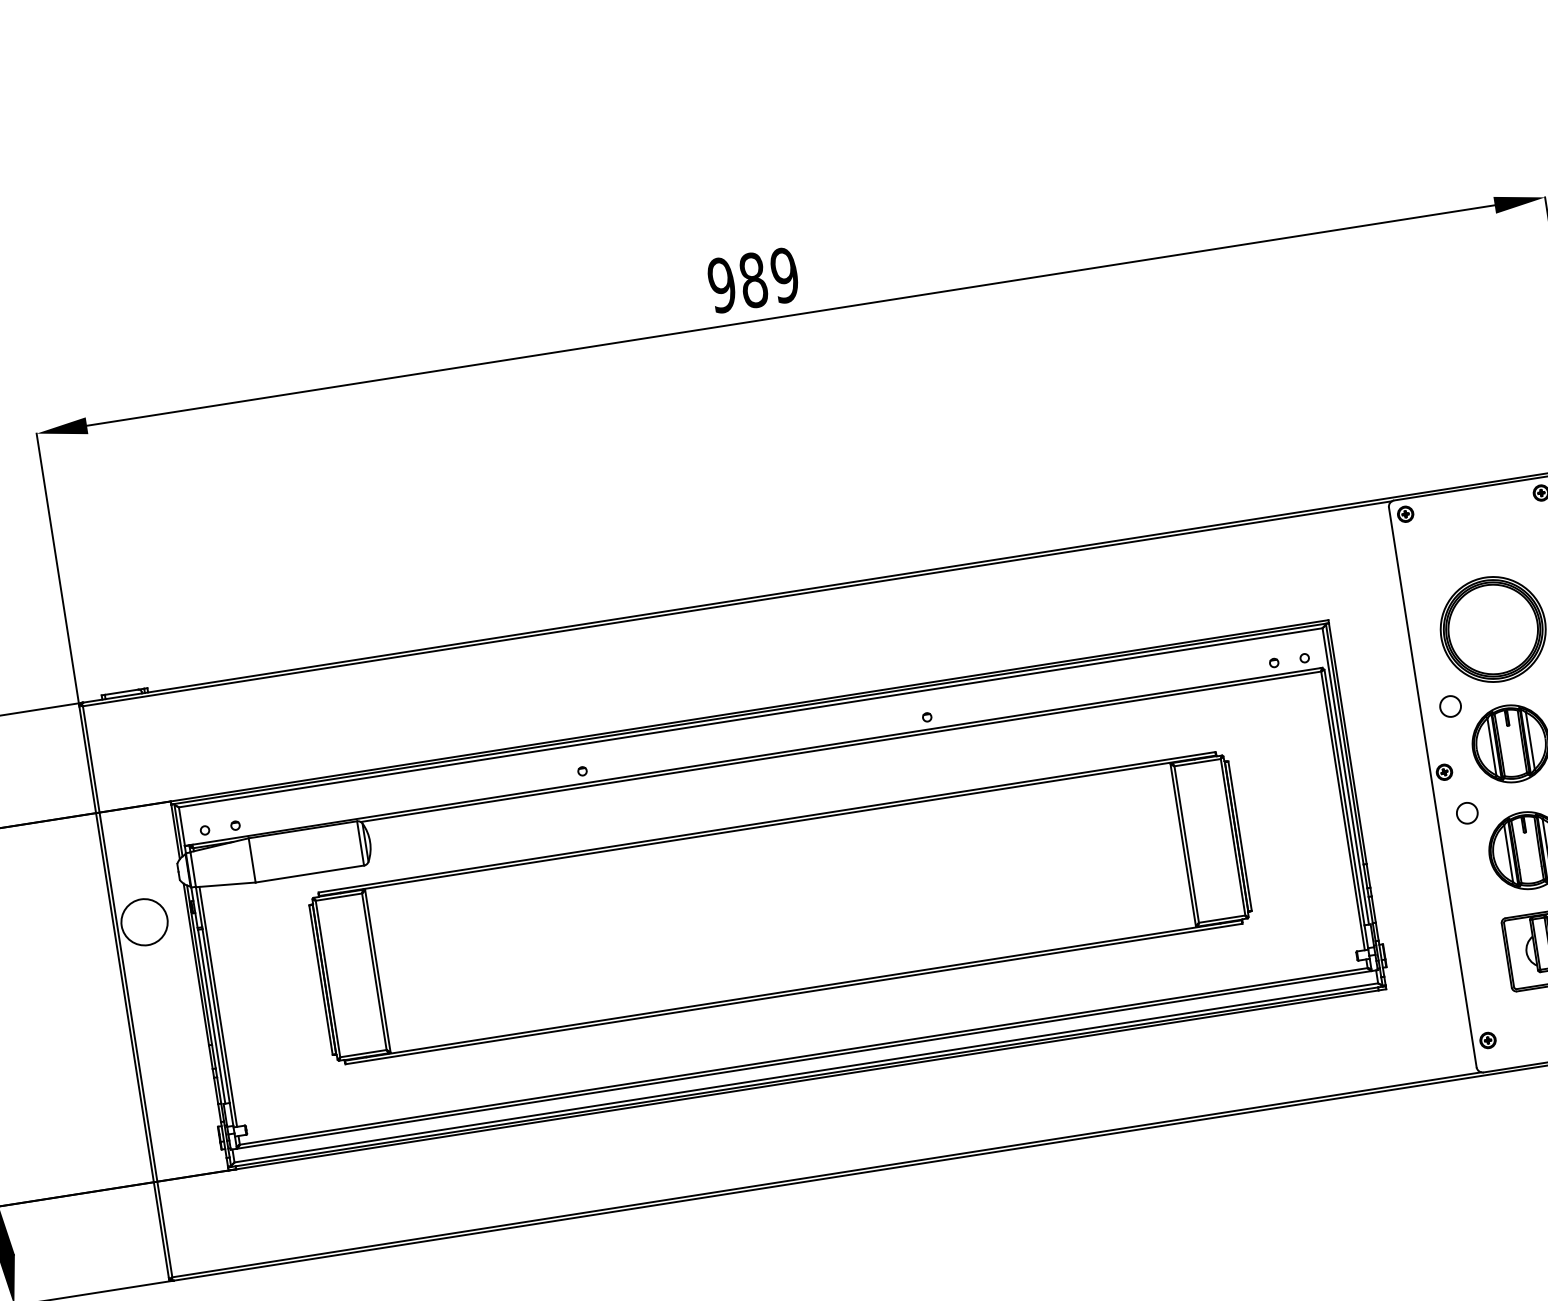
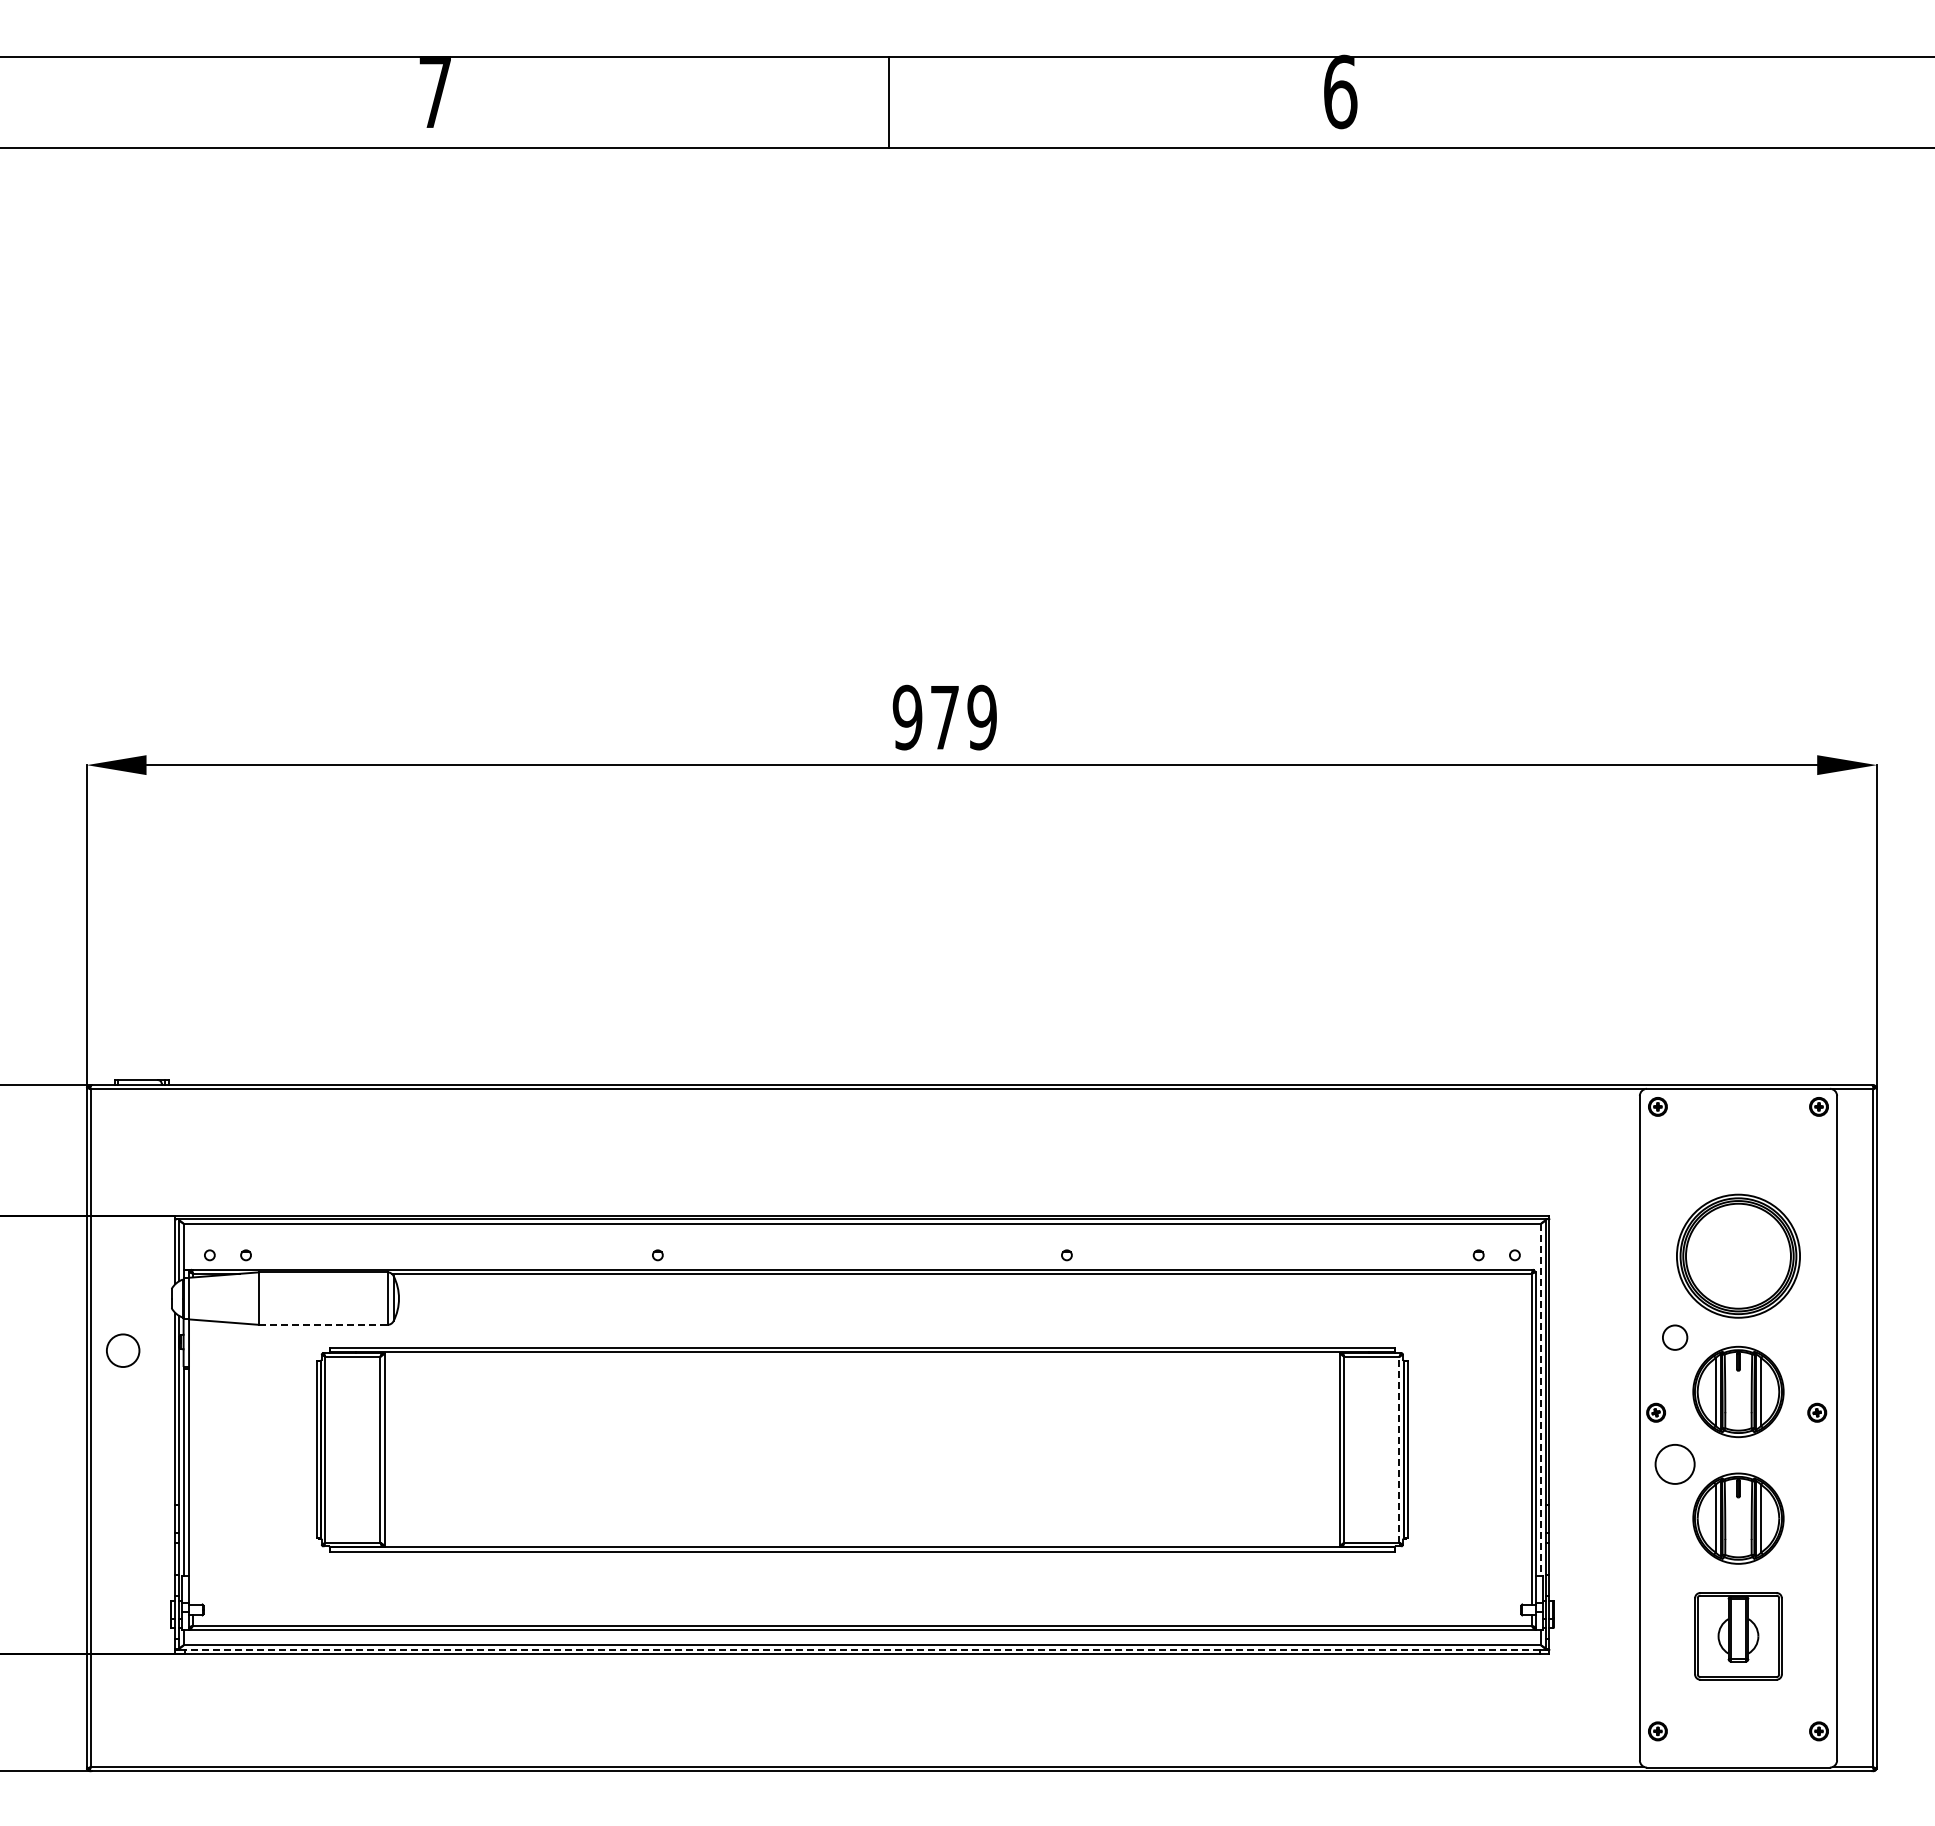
text: (753, 280) -> (944, 717), 989 -> 979
line: (1346, 776) -> (1541, 1399), solid -> dashed
circle: (1466, 813) -> (1674, 1464), size x1.6
line: (1233, 837) -> (1399, 1449), solid -> dashed
line: (309, 873) -> (323, 1324), solid -> dashed
circle: (144, 922) -> (123, 1350), size x0.6
line: (218, 1006) -> (193, 1461), removed
line: (806, 1076) -> (862, 1649), solid -> dashed

